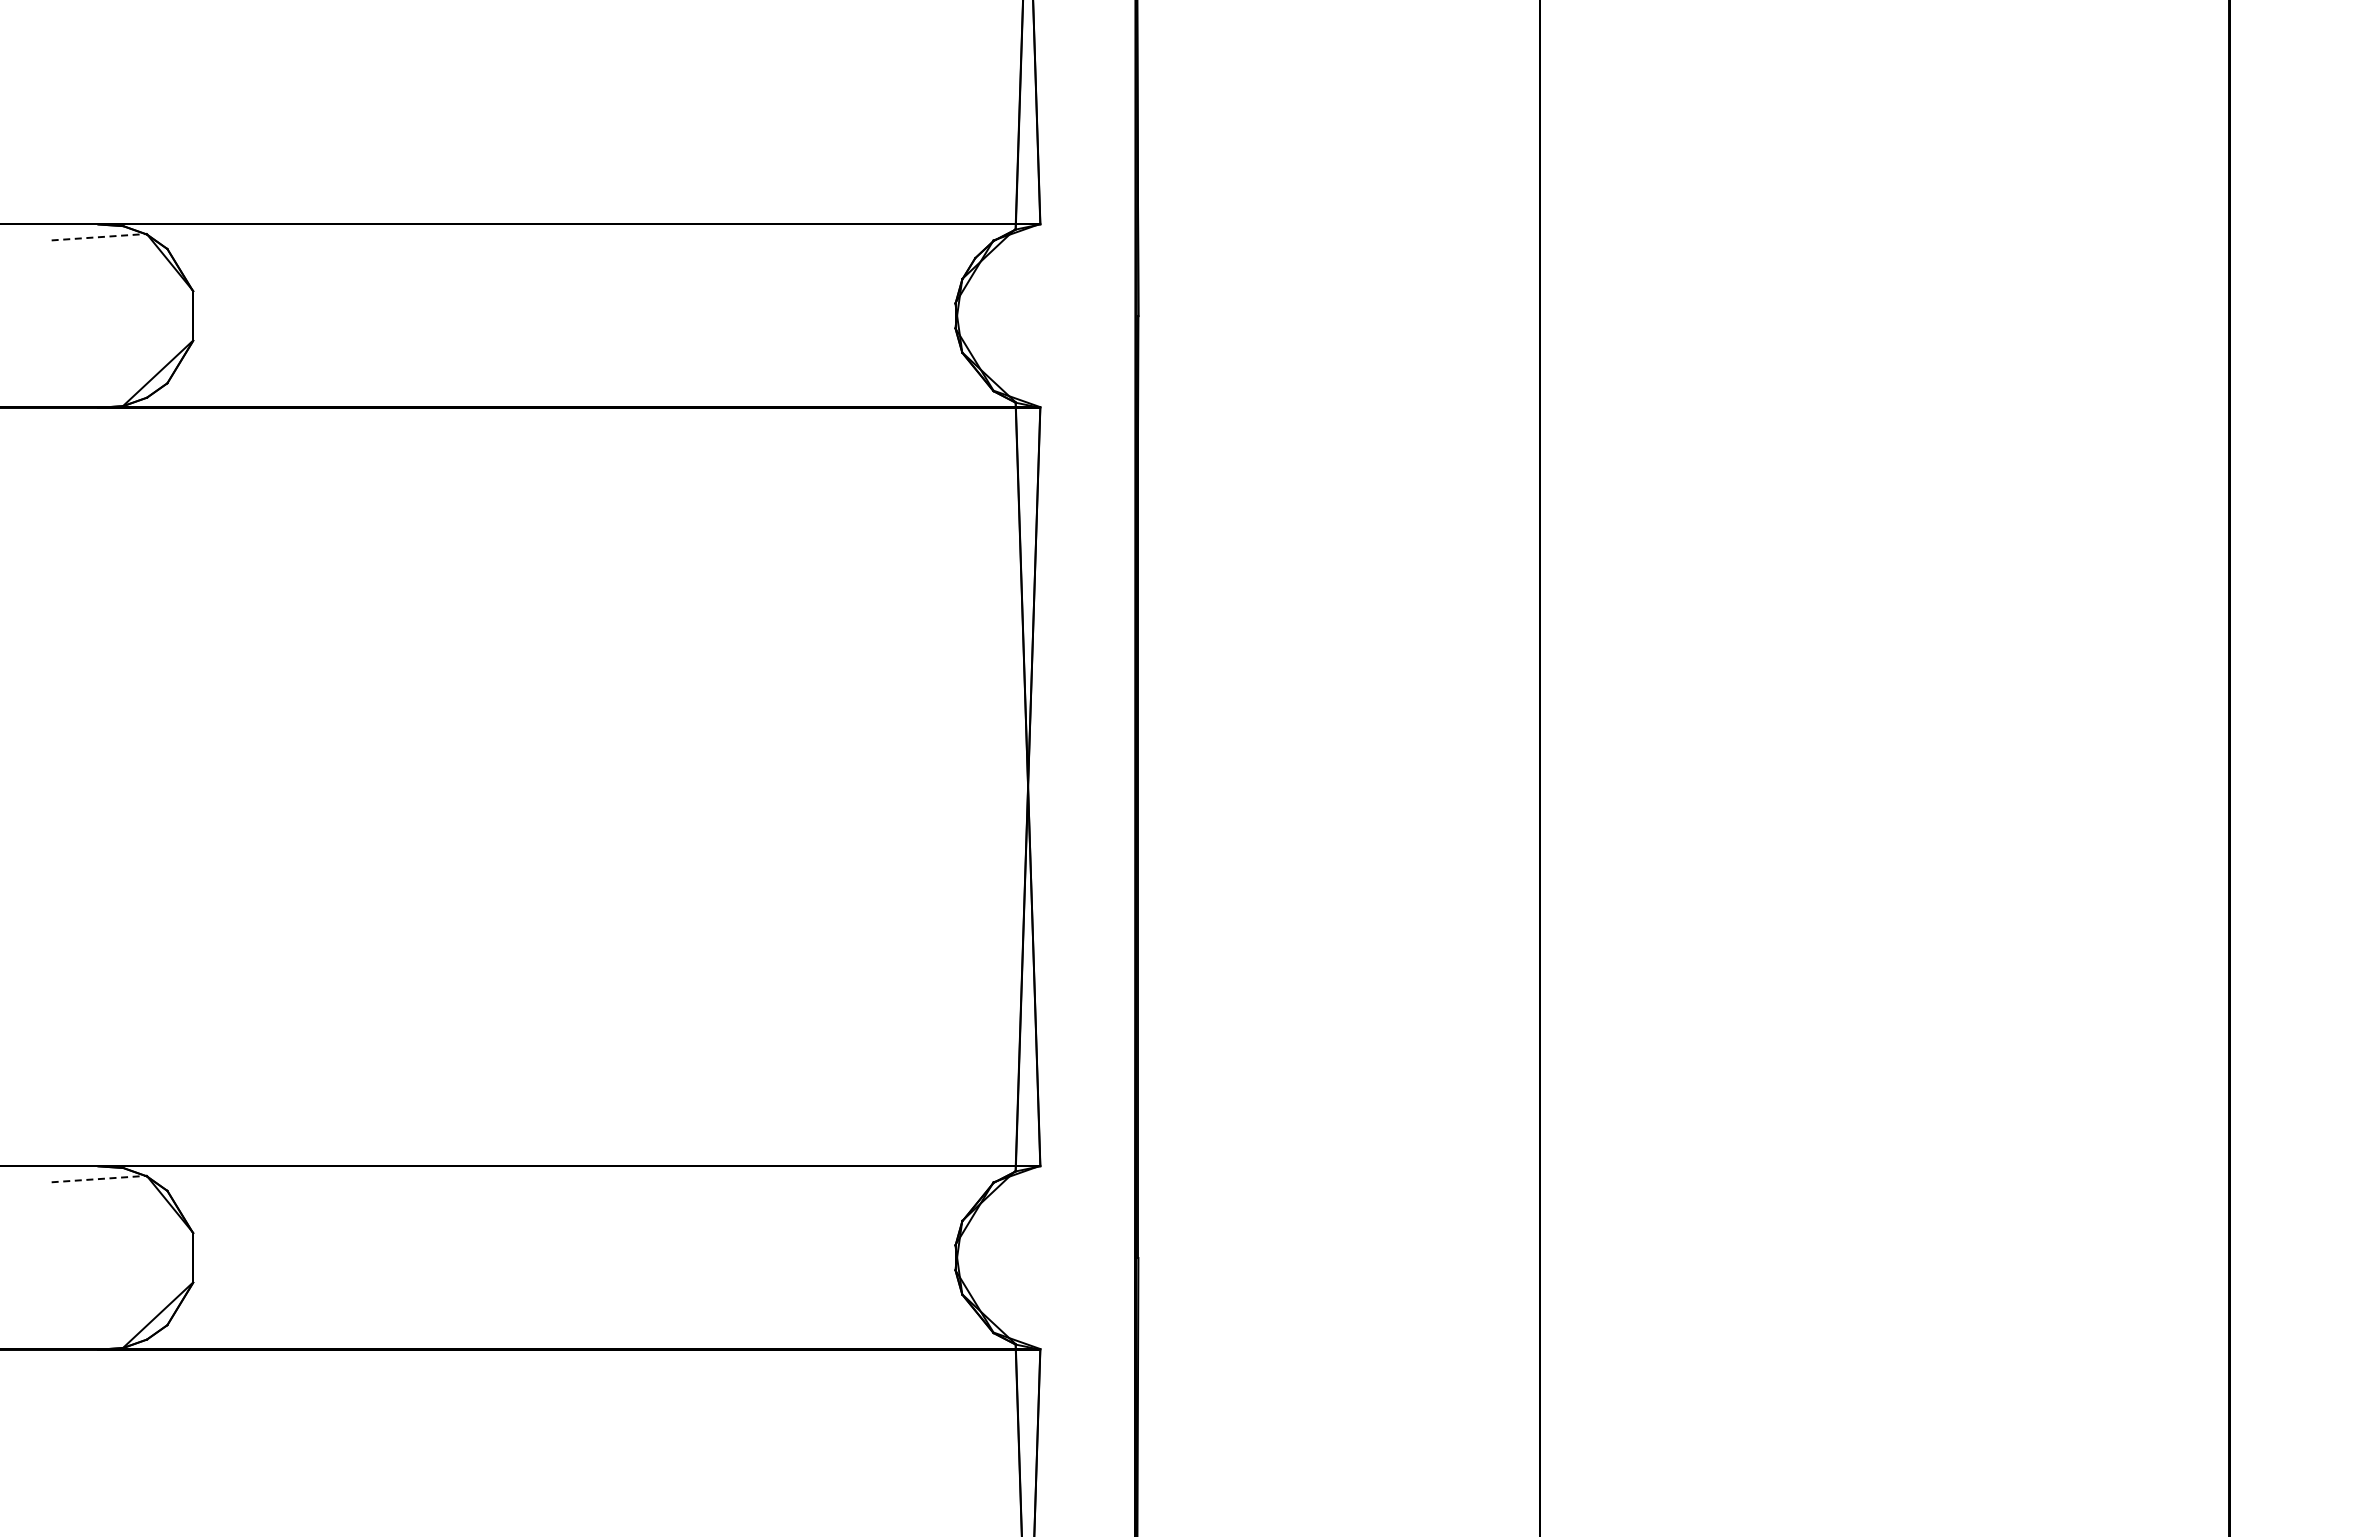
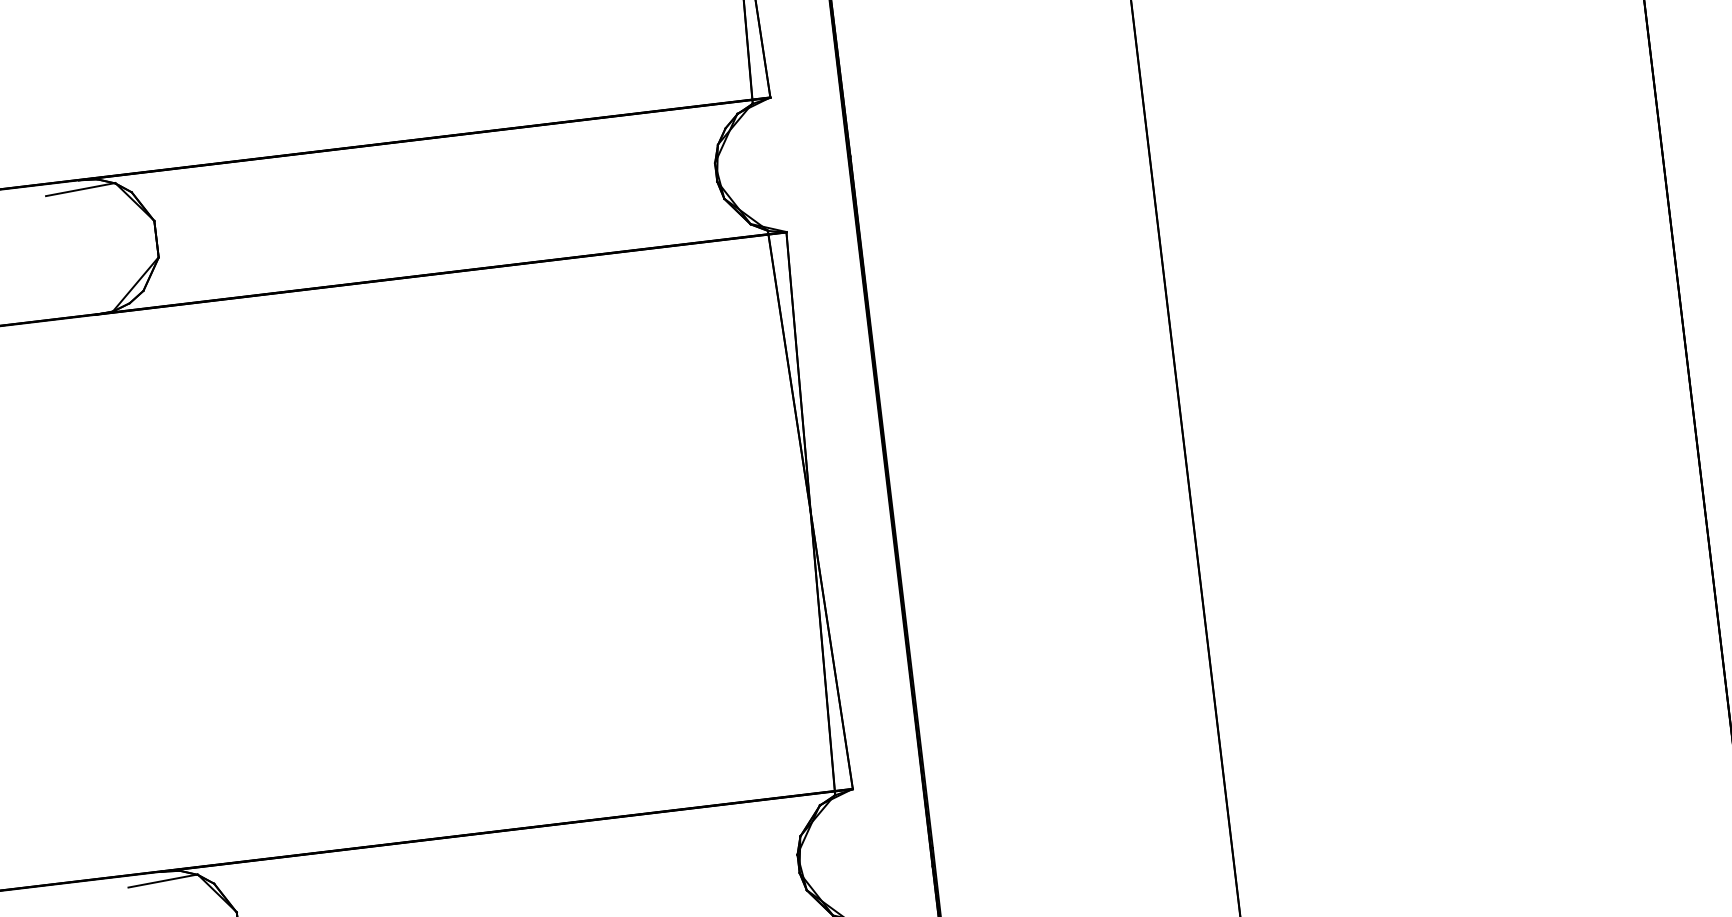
line: (99, 237) -> (80, 189), dashed -> solid
line: (99, 1179) -> (163, 881), dashed -> solid

